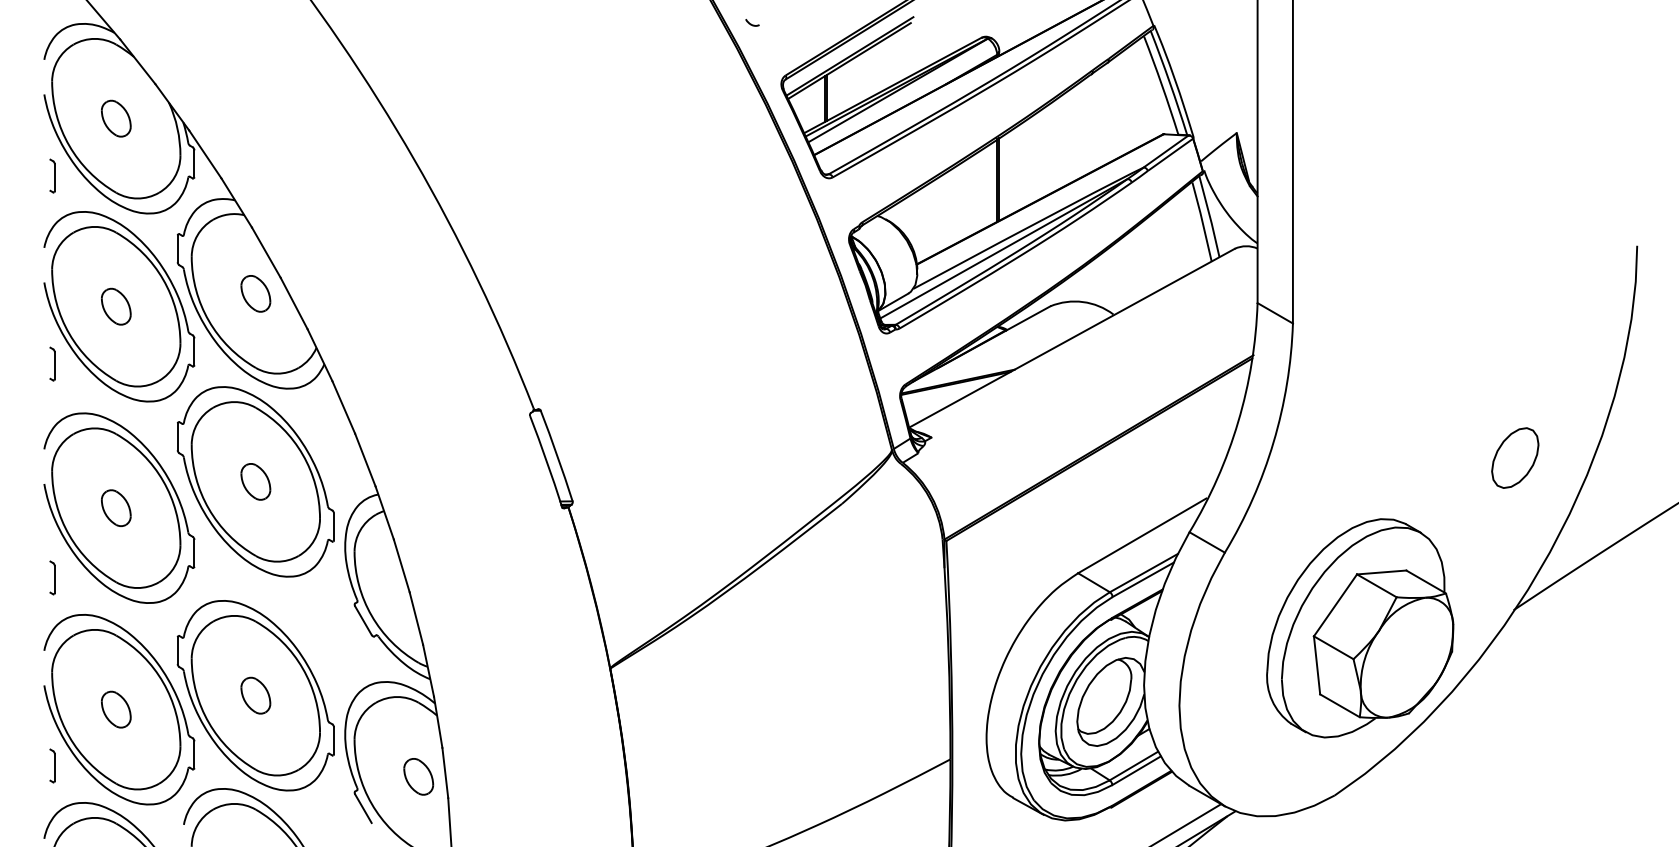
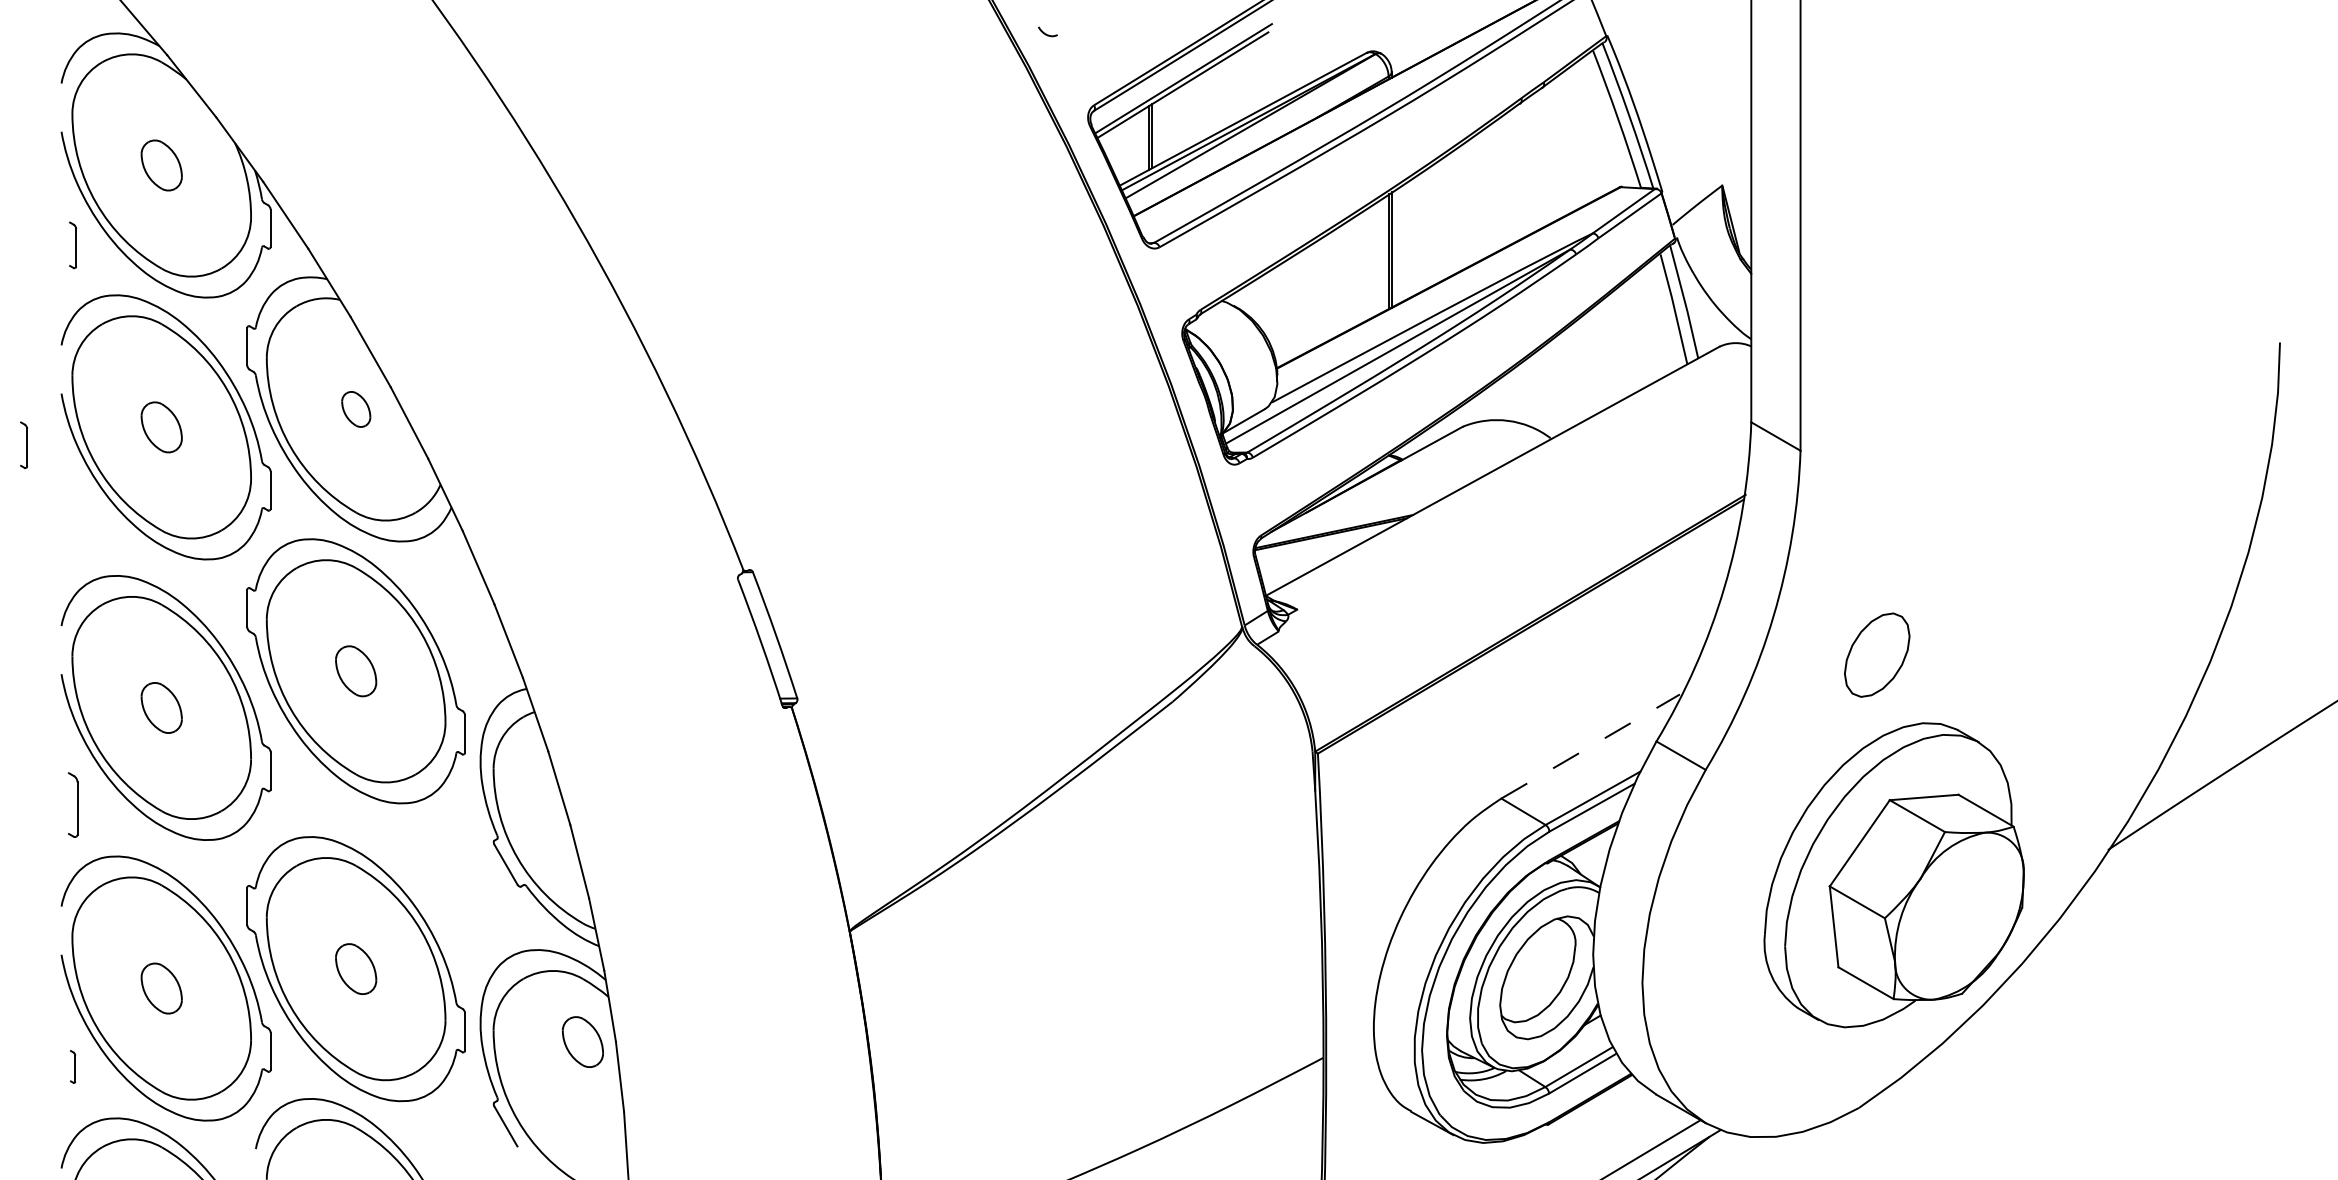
part: (256, 293) -> (356, 409), size x0.7
part: (52, 363) -> (24, 444), moved
part: (1515, 457) -> (1877, 654), moved
line: (1142, 535) -> (1591, 746), solid -> dashed
part: (52, 577) -> (72, 804), size x1.4
part: (52, 765) -> (72, 1066), size x0.7
part: (418, 776) -> (582, 1041), moved

